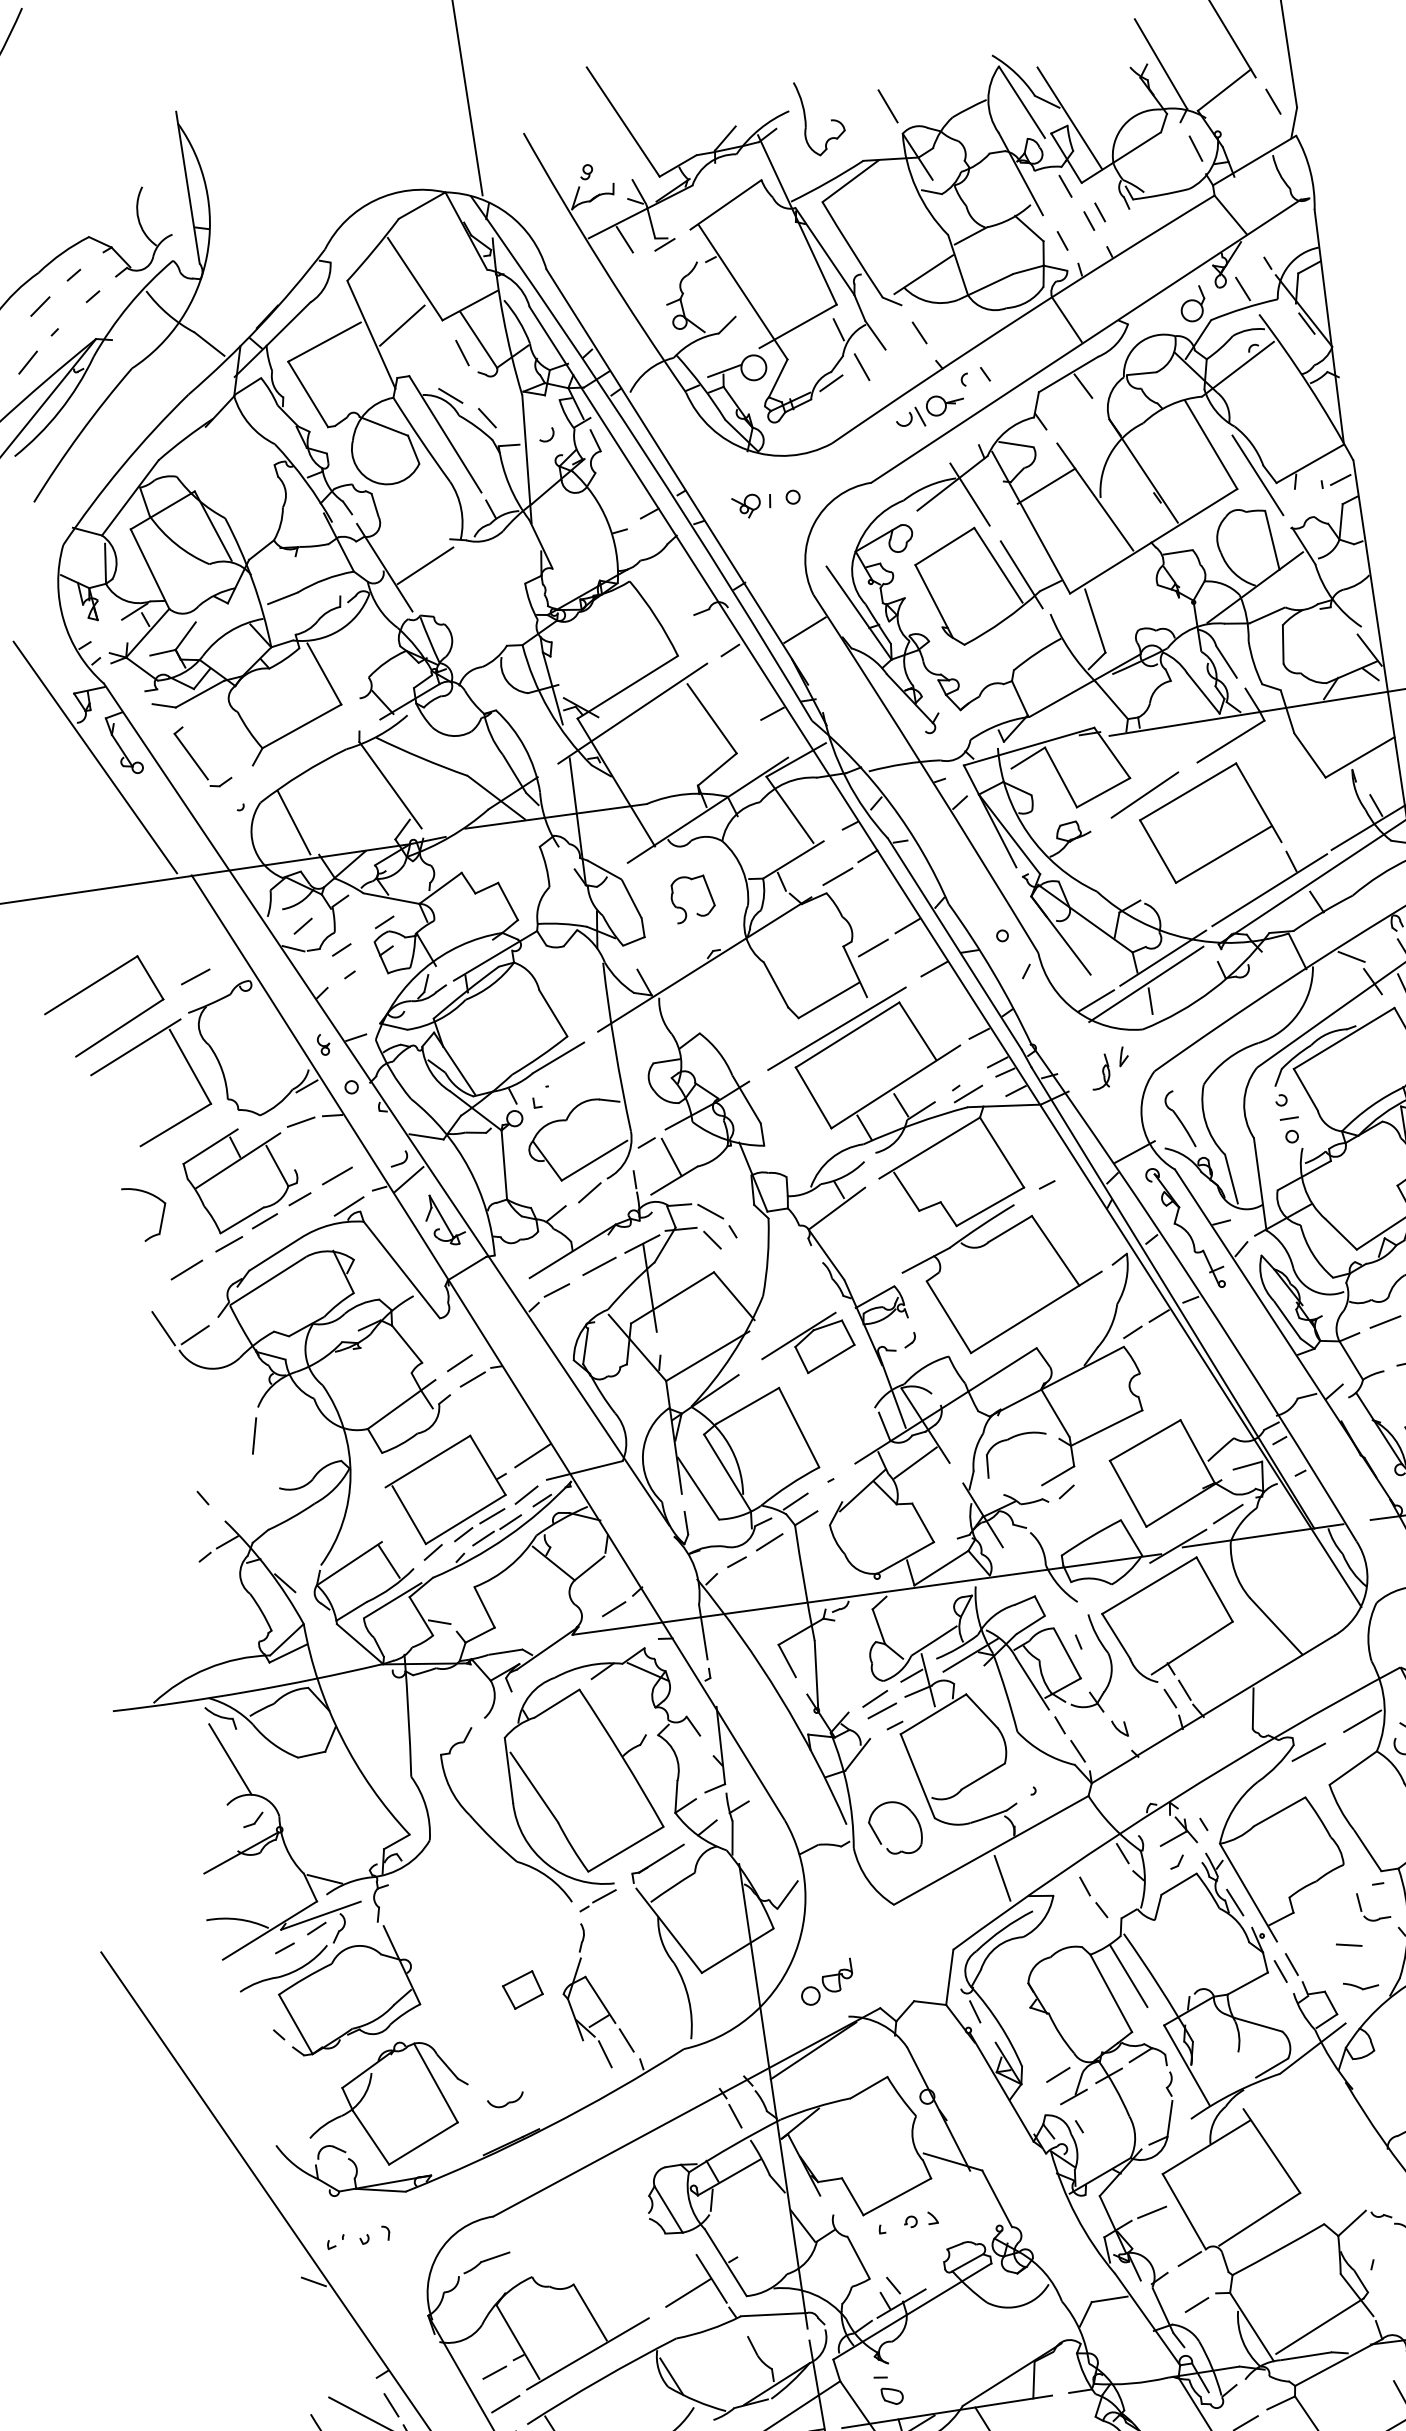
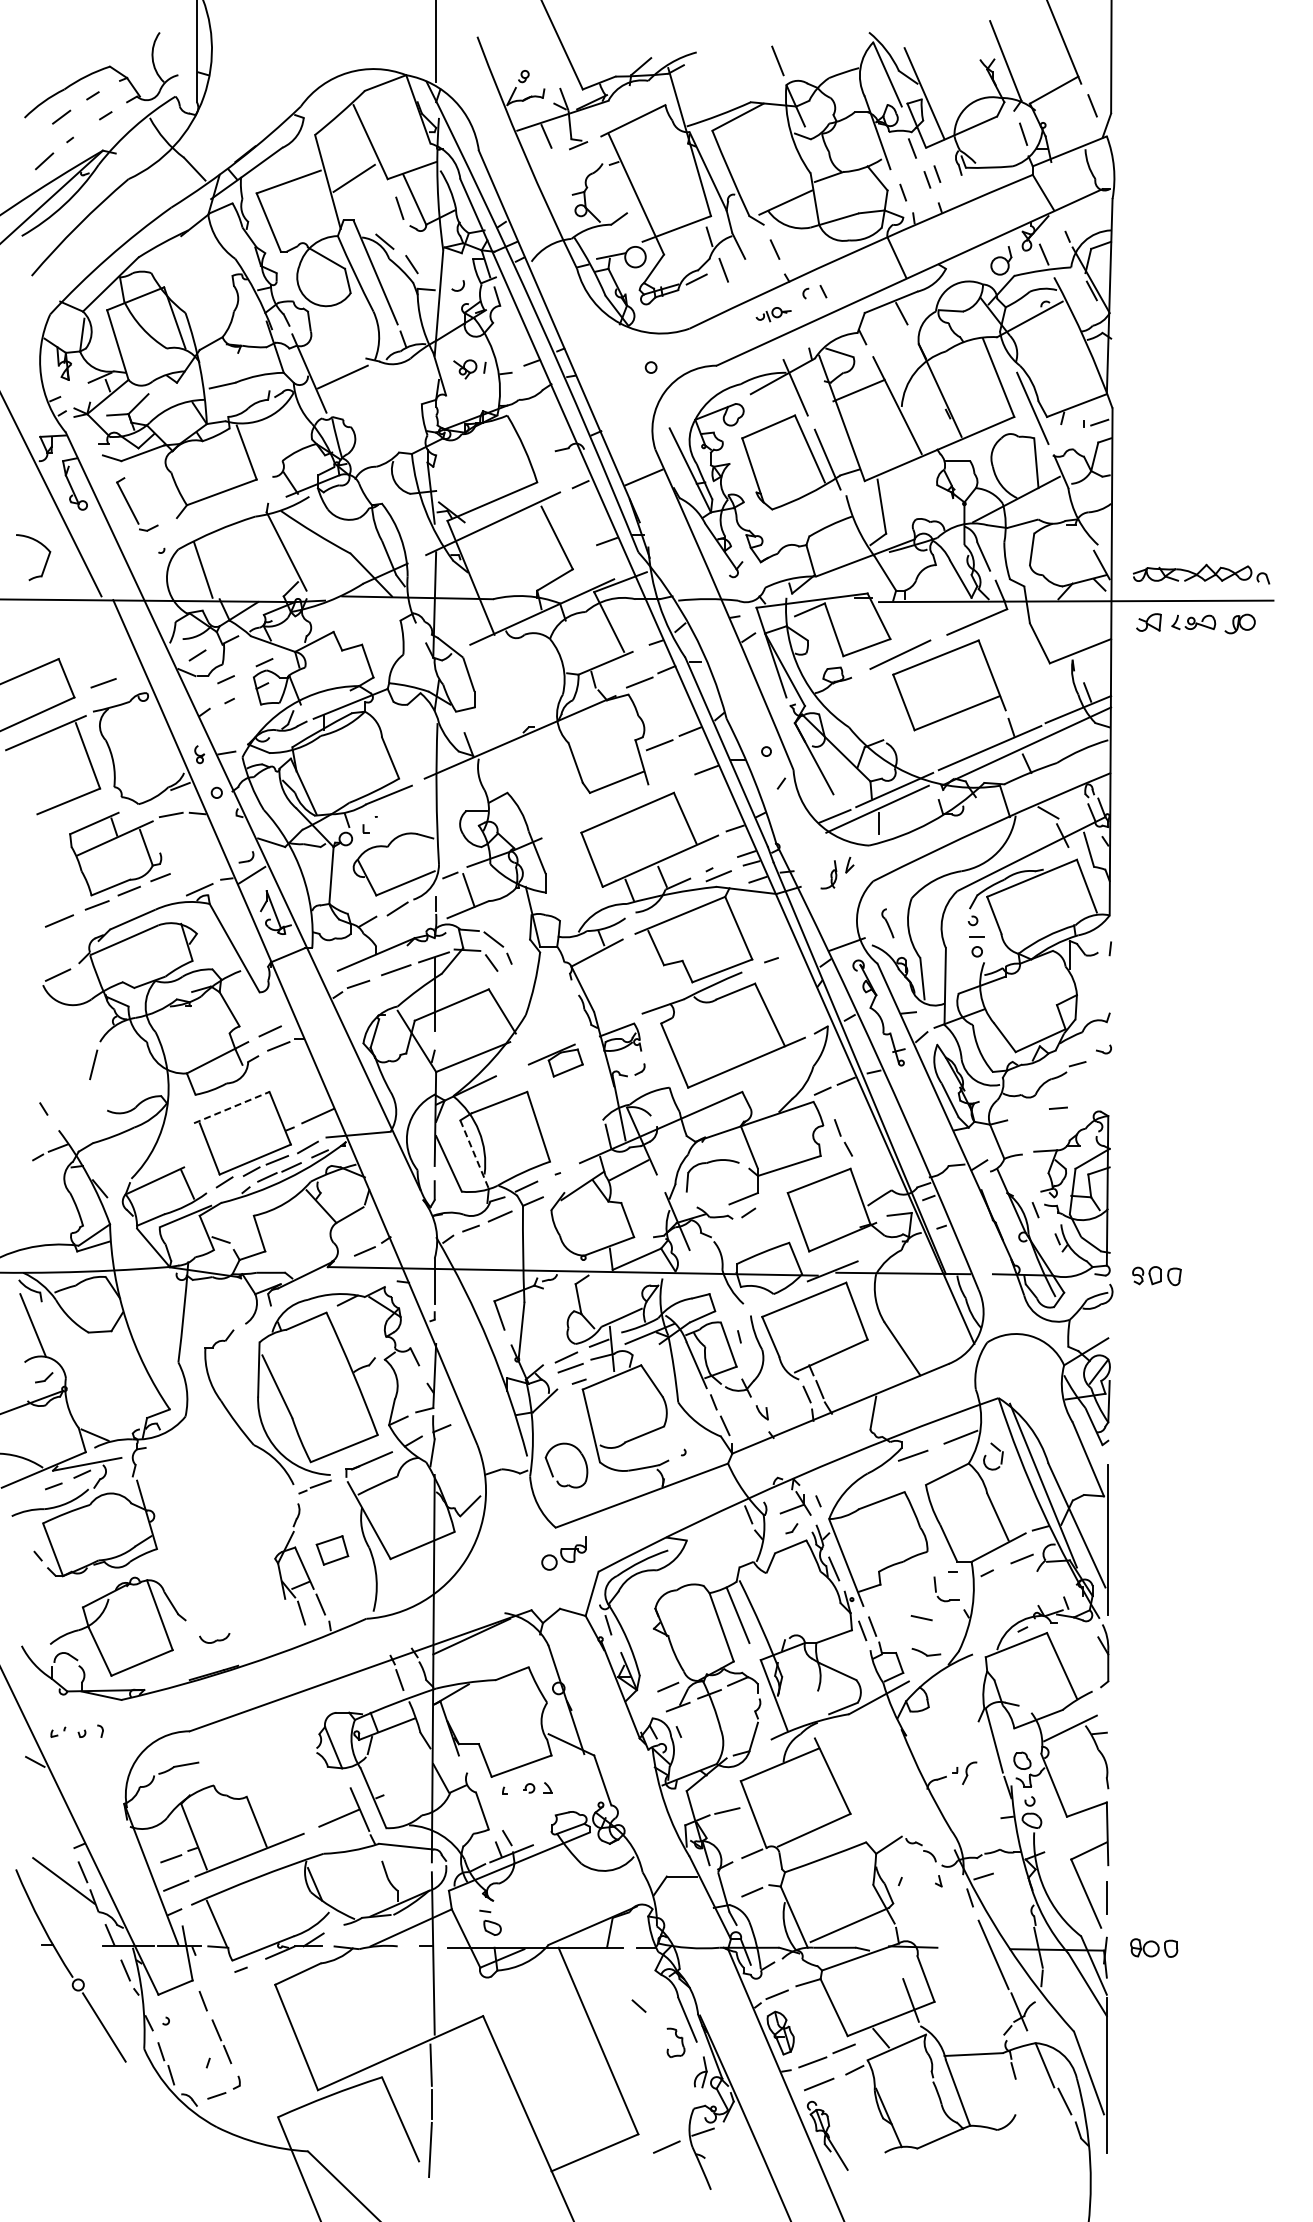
part: (830, 119) -> (729, 64), removed
part: (929, 410) -> (773, 314), size x0.6
part: (751, 505) -> (469, 369), moved
part: (684, 908) -> (510, 689), removed
line: (836, 1028) -> (619, 806), removed
part: (1179, 1119) -> (887, 923), size x0.6
line: (336, 1176) -> (193, 863), removed
part: (161, 1216) -> (45, 562), moved
line: (1384, 1321) -> (1029, 1114), removed
line: (164, 1328) -> (33, 965), removed
part: (807, 1345) -> (555, 1060), size x0.7
line: (427, 1461) -> (231, 1107), solid -> dashed
line: (727, 1473) -> (474, 1155), solid -> dashed
line: (1228, 1514) -> (877, 1251), removed
line: (1002, 1877) -> (647, 1519), removed
part: (1093, 1896) -> (843, 1137), moved
part: (825, 1982) -> (563, 1553), moved
part: (522, 1990) -> (332, 1550), moved

